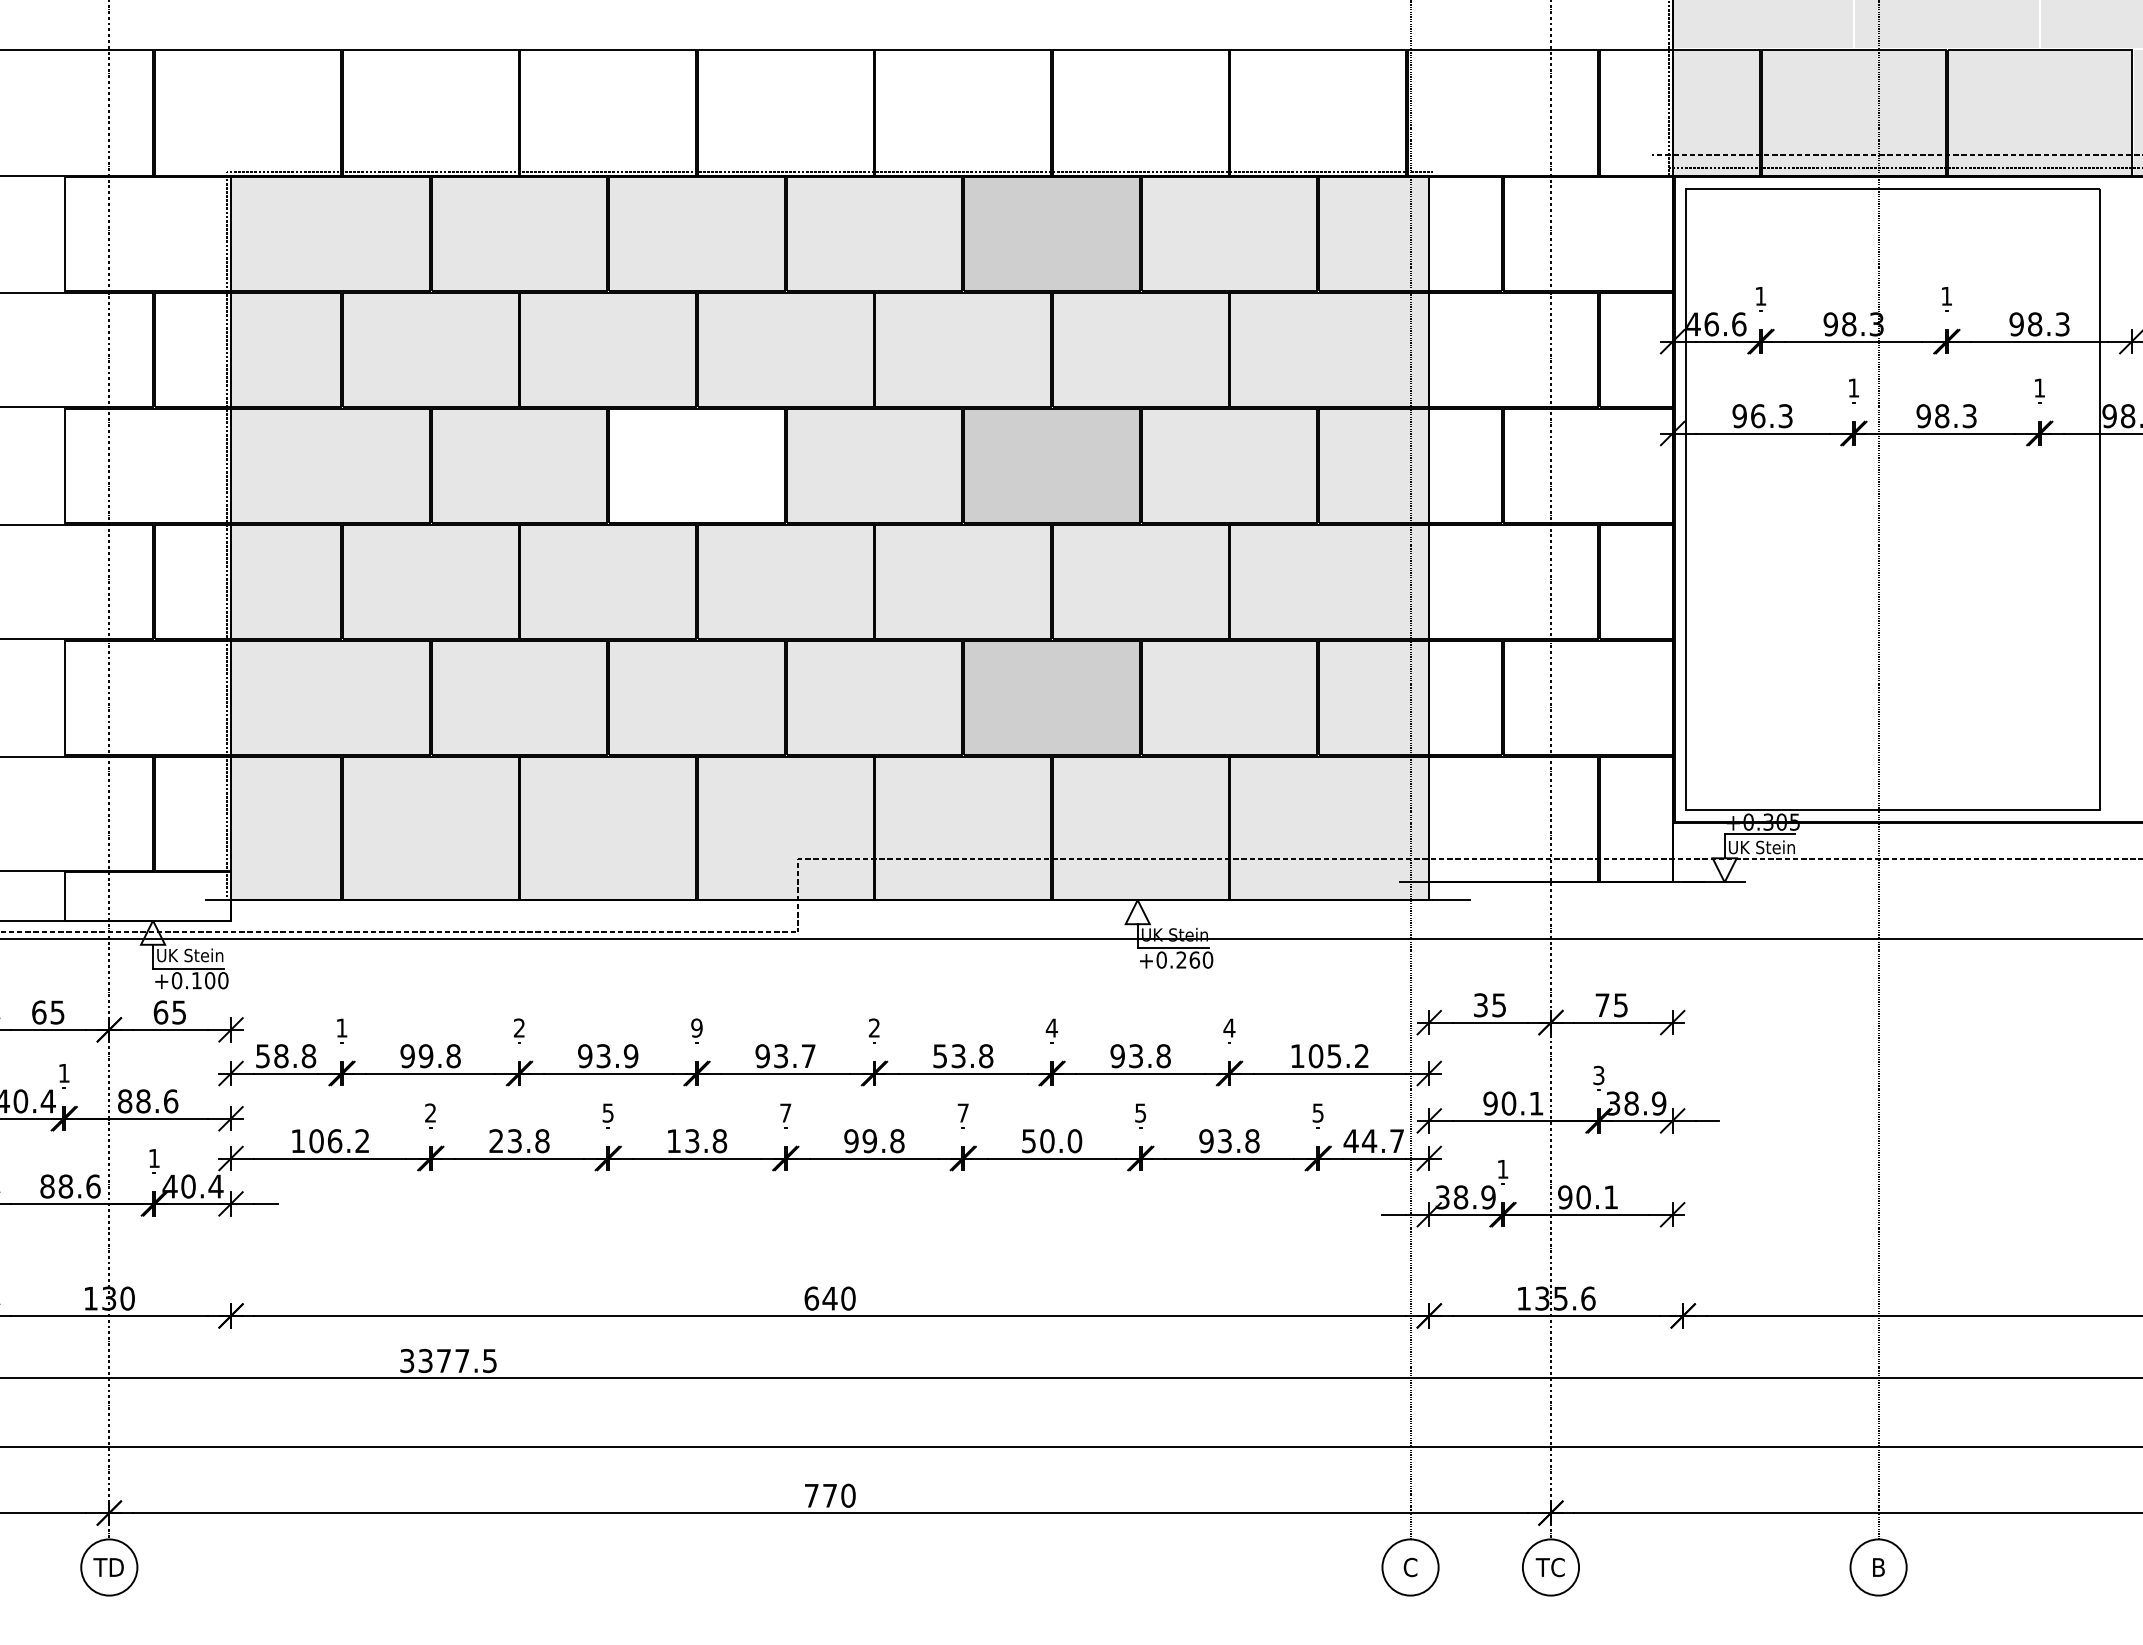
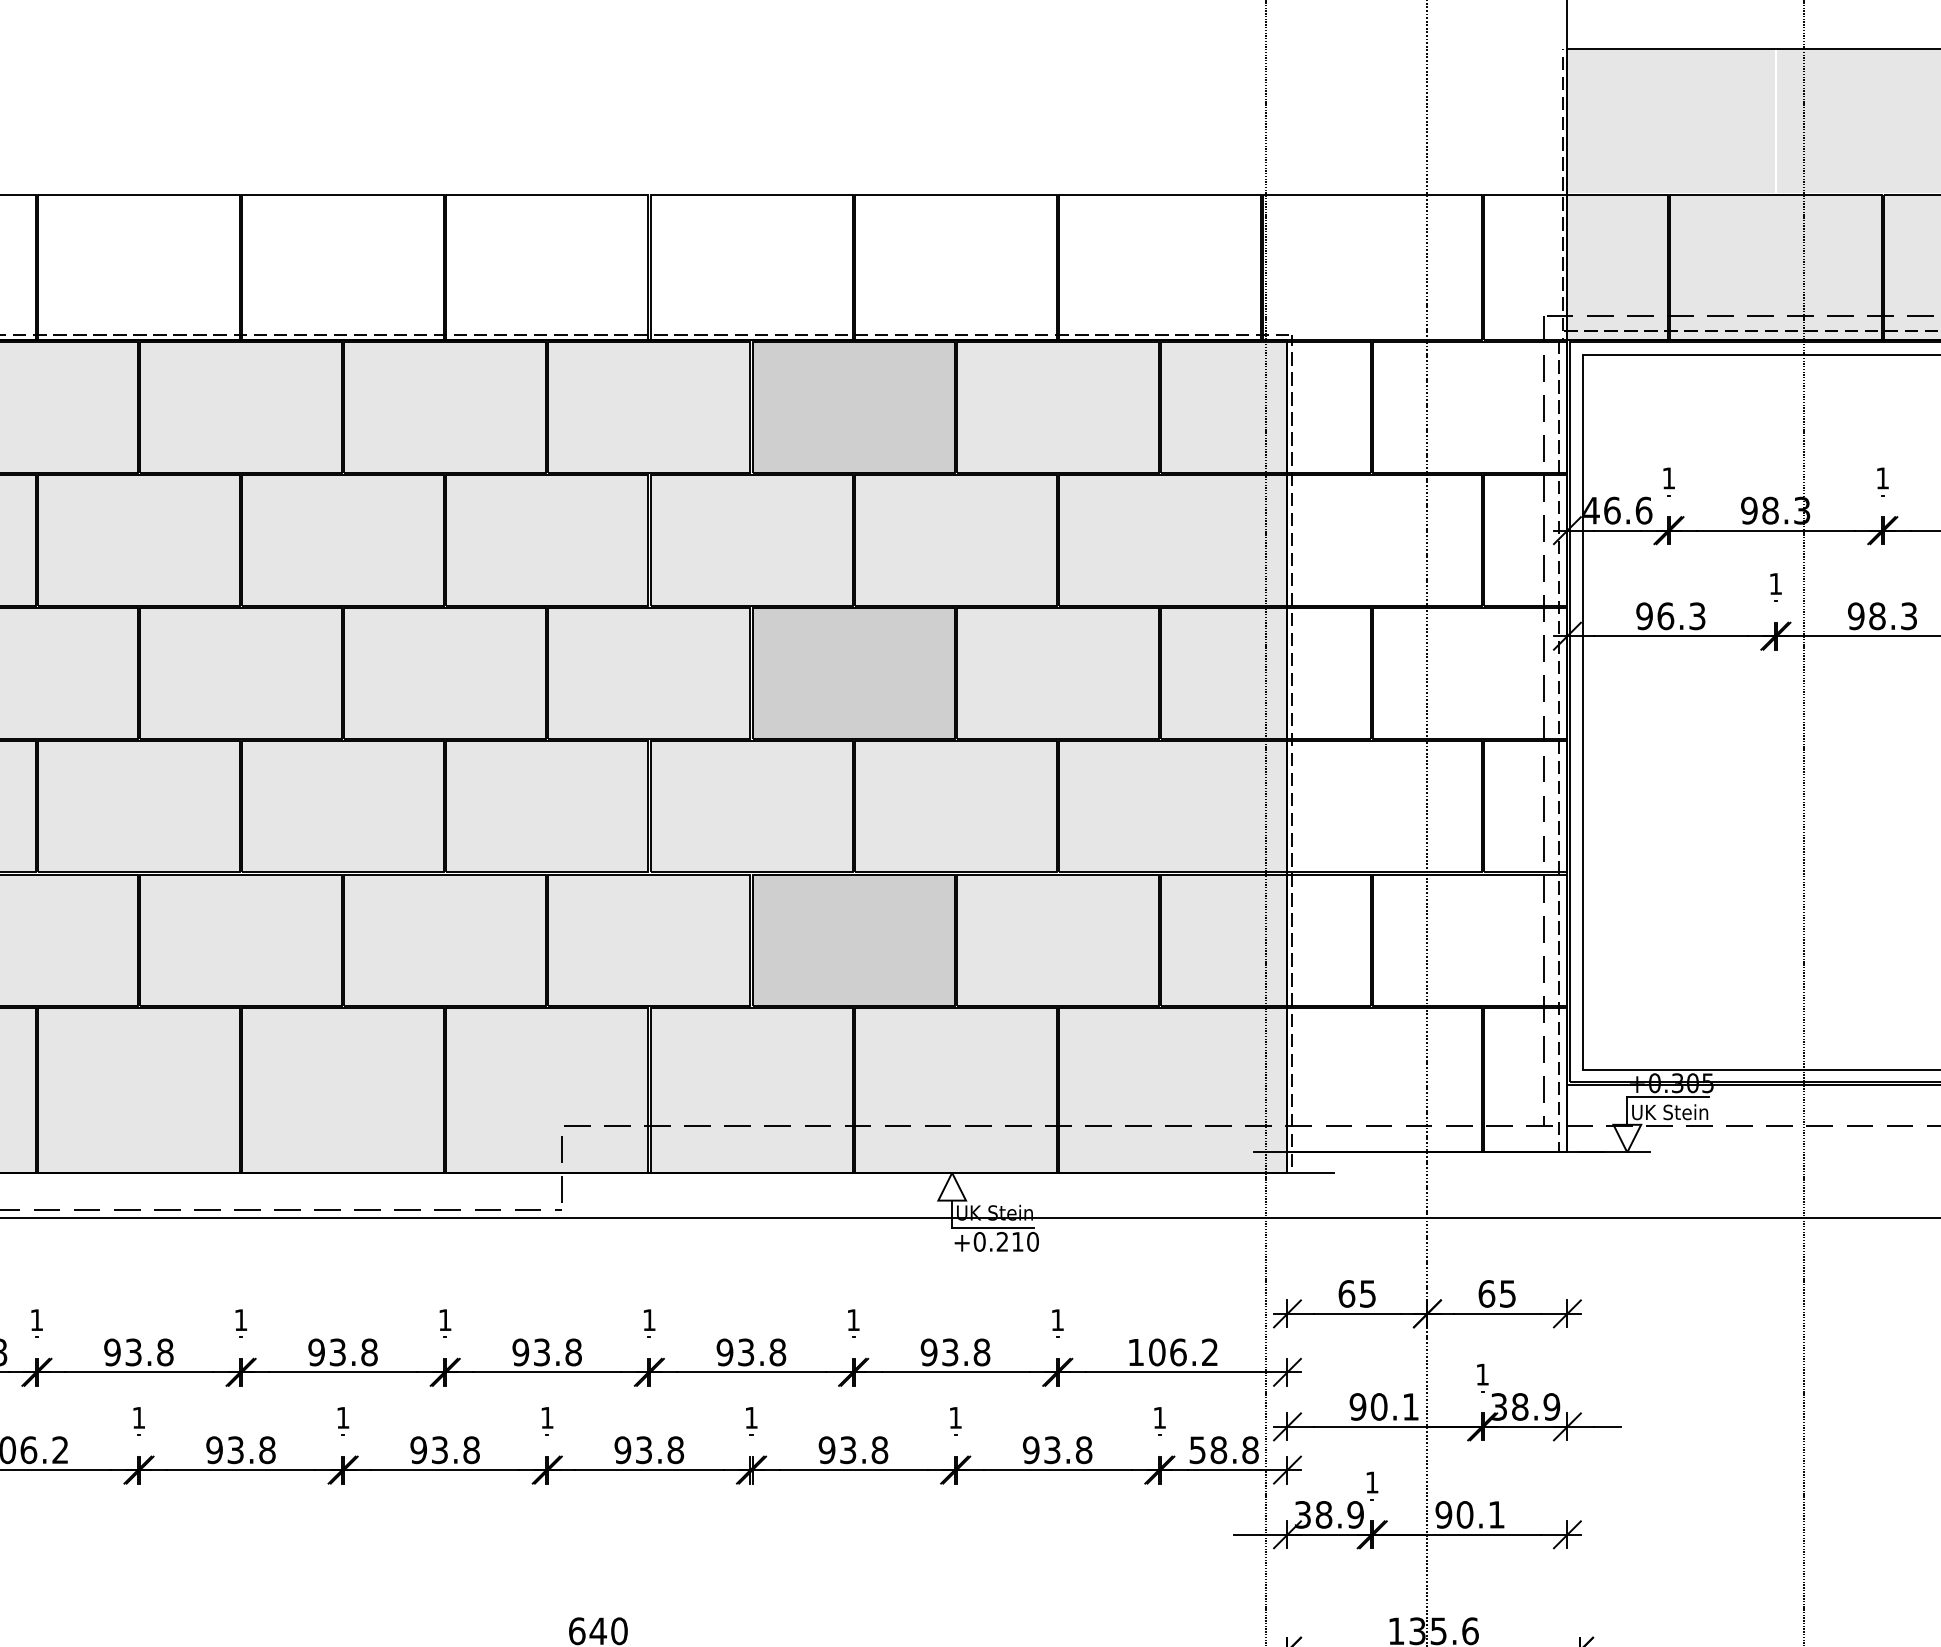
fill: (696, 466) -> (444, 674), added
line: (1652, 506) -> (1544, 720), added
line: (1665, 529) -> (1559, 746), added
line: (1433, 535) -> (1292, 753), added
text: (1194, 959) -> (1017, 1241), +0.260 -> +0.210
text: (1480, 1005) -> (1346, 1294), 35 -> 65
text: (1602, 1005) -> (1486, 1294), 75 -> 65
text: (518, 1027) -> (239, 1319), 2 -> 1
text: (696, 1027) -> (444, 1319), 9 -> 1
text: (873, 1027) -> (648, 1319), 2 -> 1
text: (1051, 1027) -> (852, 1319), 4 -> 1
text: (1229, 1027) -> (1057, 1319), 4 -> 1
text: (940, 1055) -> (725, 1351), 53.8 -> 93.8
text: (425, 1056) -> (132, 1352), 99.8 -> 93.8
text: (630, 1056) -> (368, 1352), 93.9 -> 93.8
text: (808, 1056) -> (573, 1352), 93.7 -> 93.8
text: (1334, 1056) -> (1178, 1352), 105.2 -> 106.2
text: (1598, 1075) -> (1482, 1374), 3 -> 1
text: (430, 1112) -> (138, 1417), 2 -> 1
text: (607, 1112) -> (342, 1417), 5 -> 1
text: (785, 1112) -> (547, 1417), 7 -> 1
text: (962, 1112) -> (750, 1417), 7 -> 1
text: (1140, 1112) -> (955, 1417), 5 -> 1
text: (1317, 1112) -> (1158, 1417), 5 -> 1
text: (496, 1141) -> (214, 1450), 23.8 -> 93.8
text: (673, 1141) -> (418, 1450), 13.8 -> 93.8
text: (869, 1141) -> (643, 1450), 99.8 -> 93.8
text: (1051, 1141) -> (852, 1450), 50.0 -> 93.8
text: (1373, 1141) -> (1223, 1450), 44.7 -> 58.8

